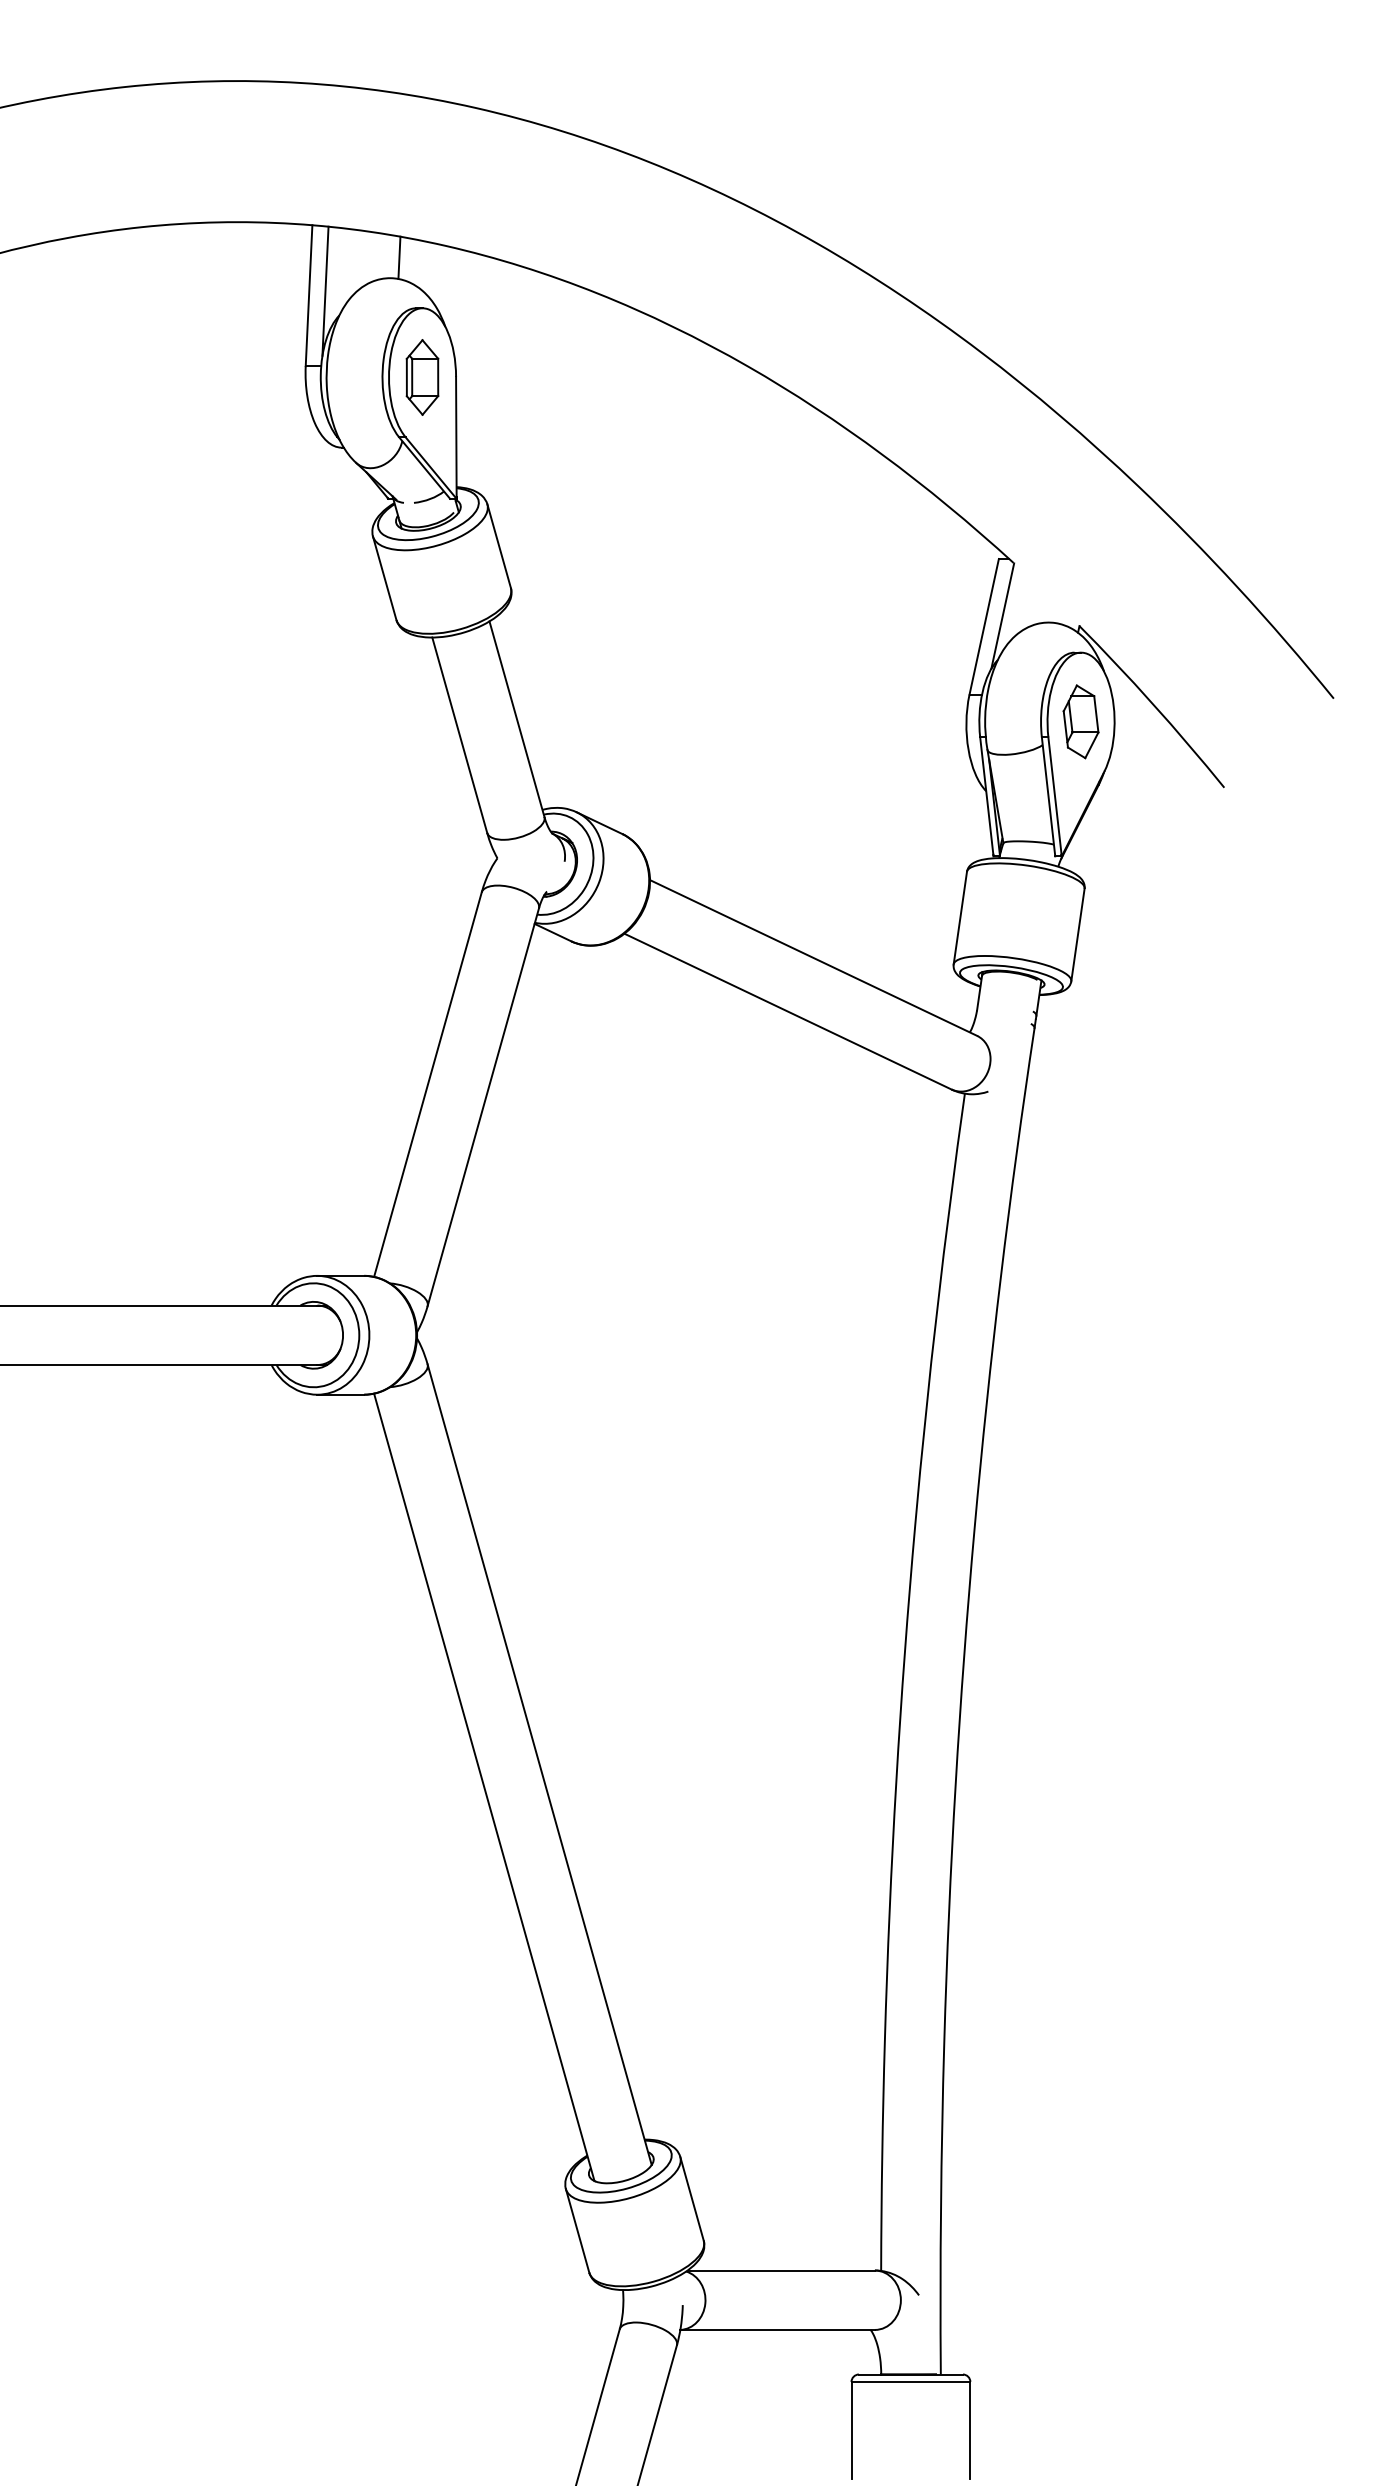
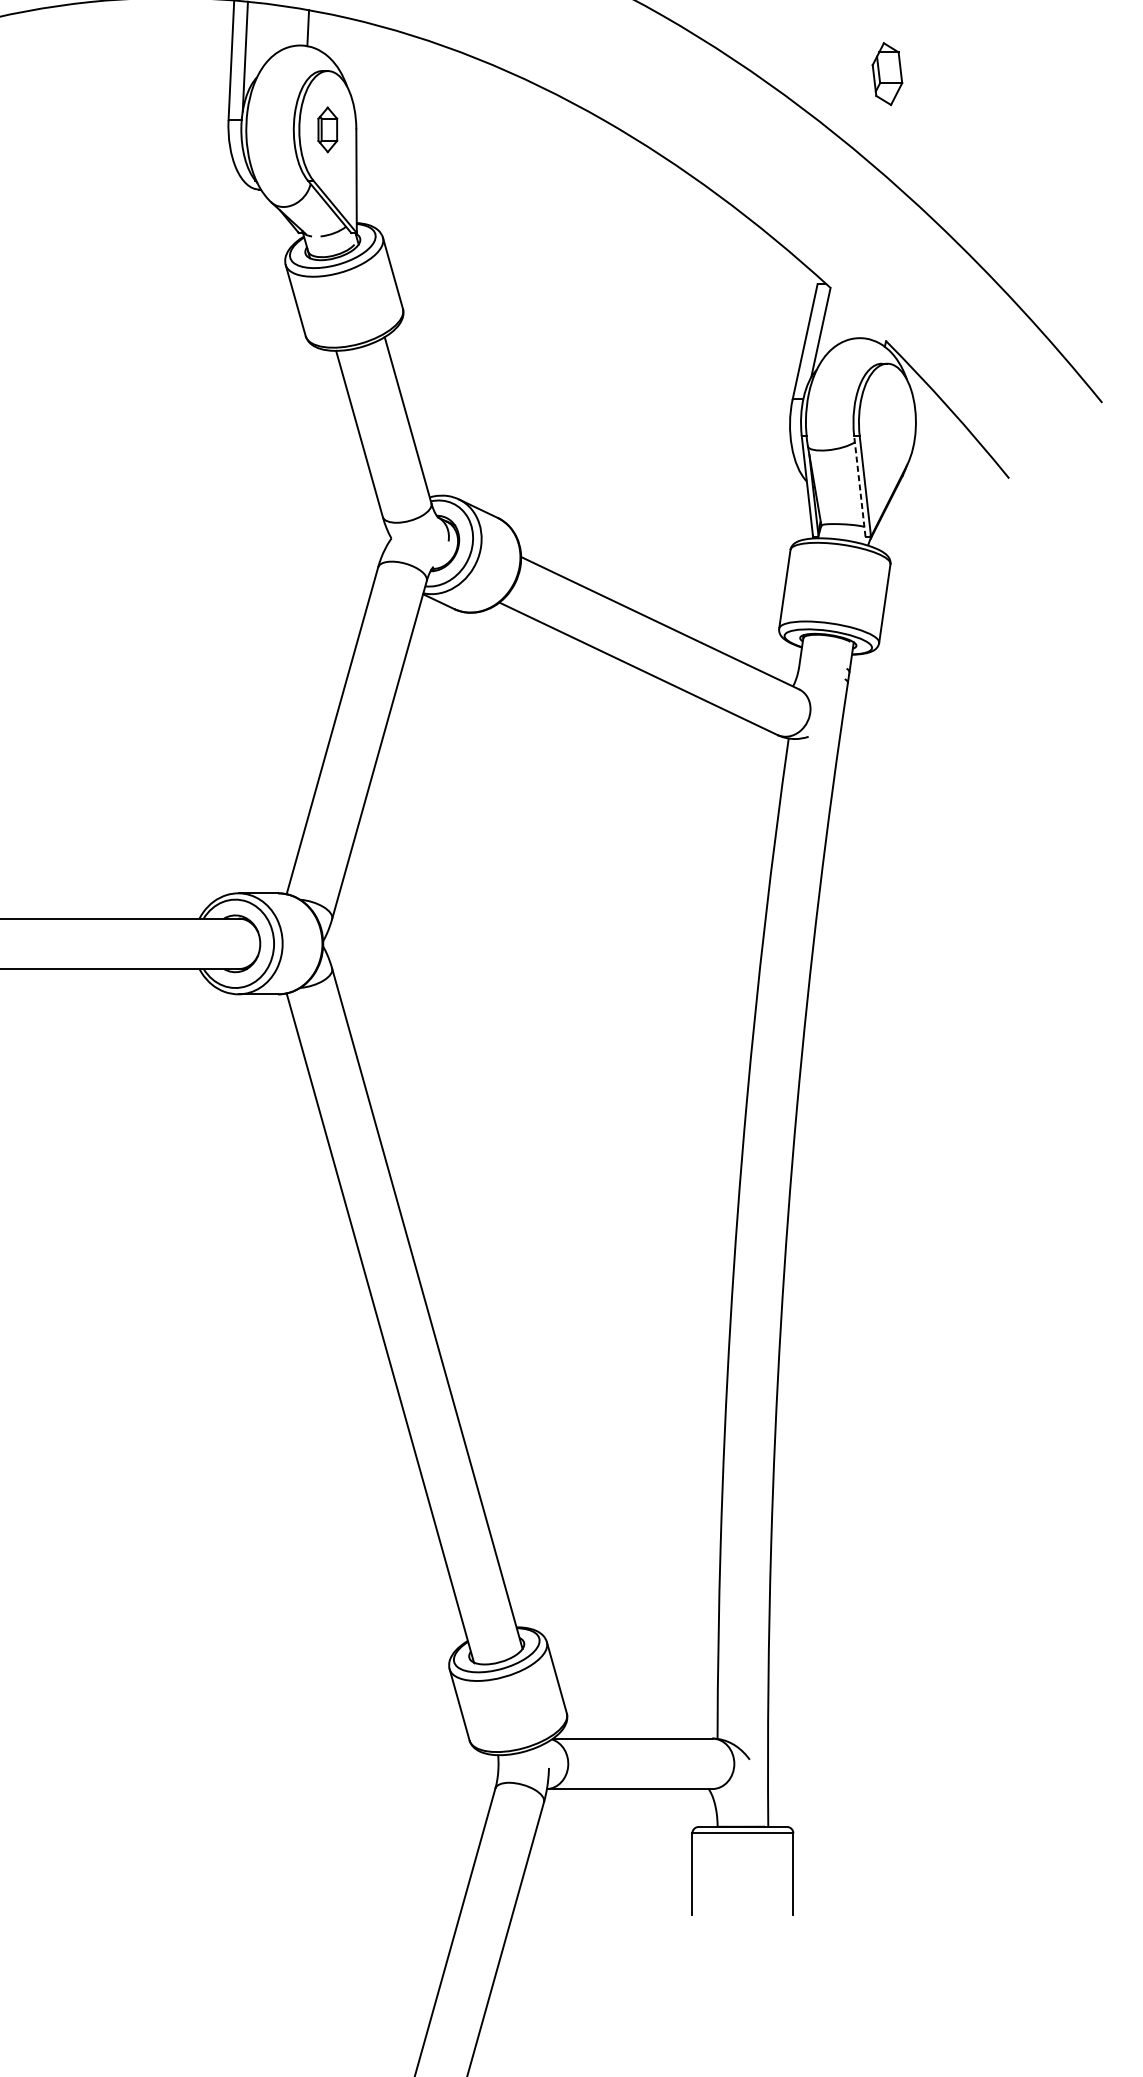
part: (422, 377) -> (327, 129), size x0.7
part: (1080, 721) -> (886, 73), moved
line: (1048, 796) -> (859, 485), solid -> dashed

